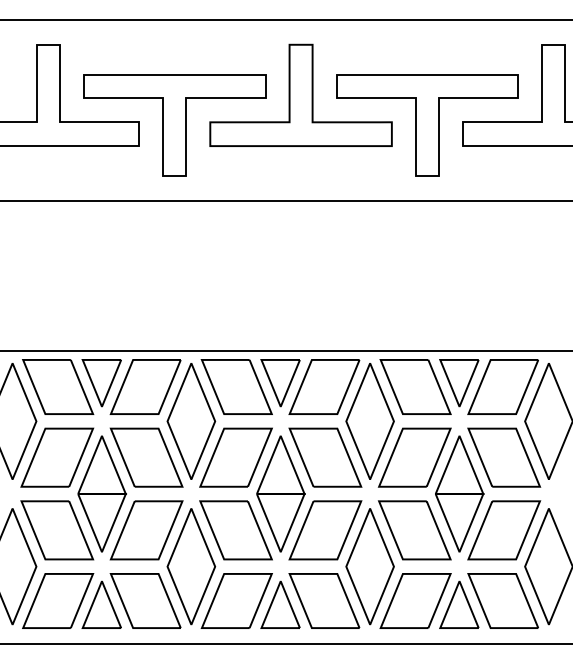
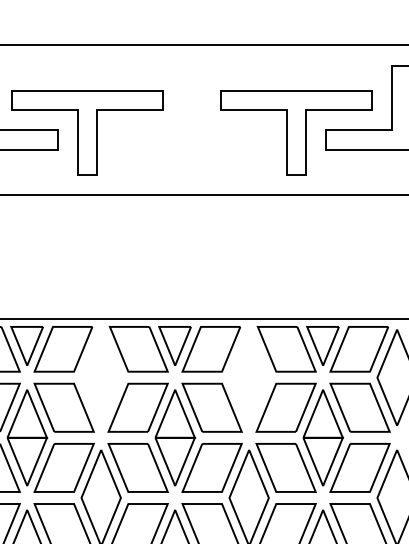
part: (300, 94) -> (191, 107), removed
part: (191, 421) -> (101, 377), removed
part: (369, 421) -> (248, 377), removed

